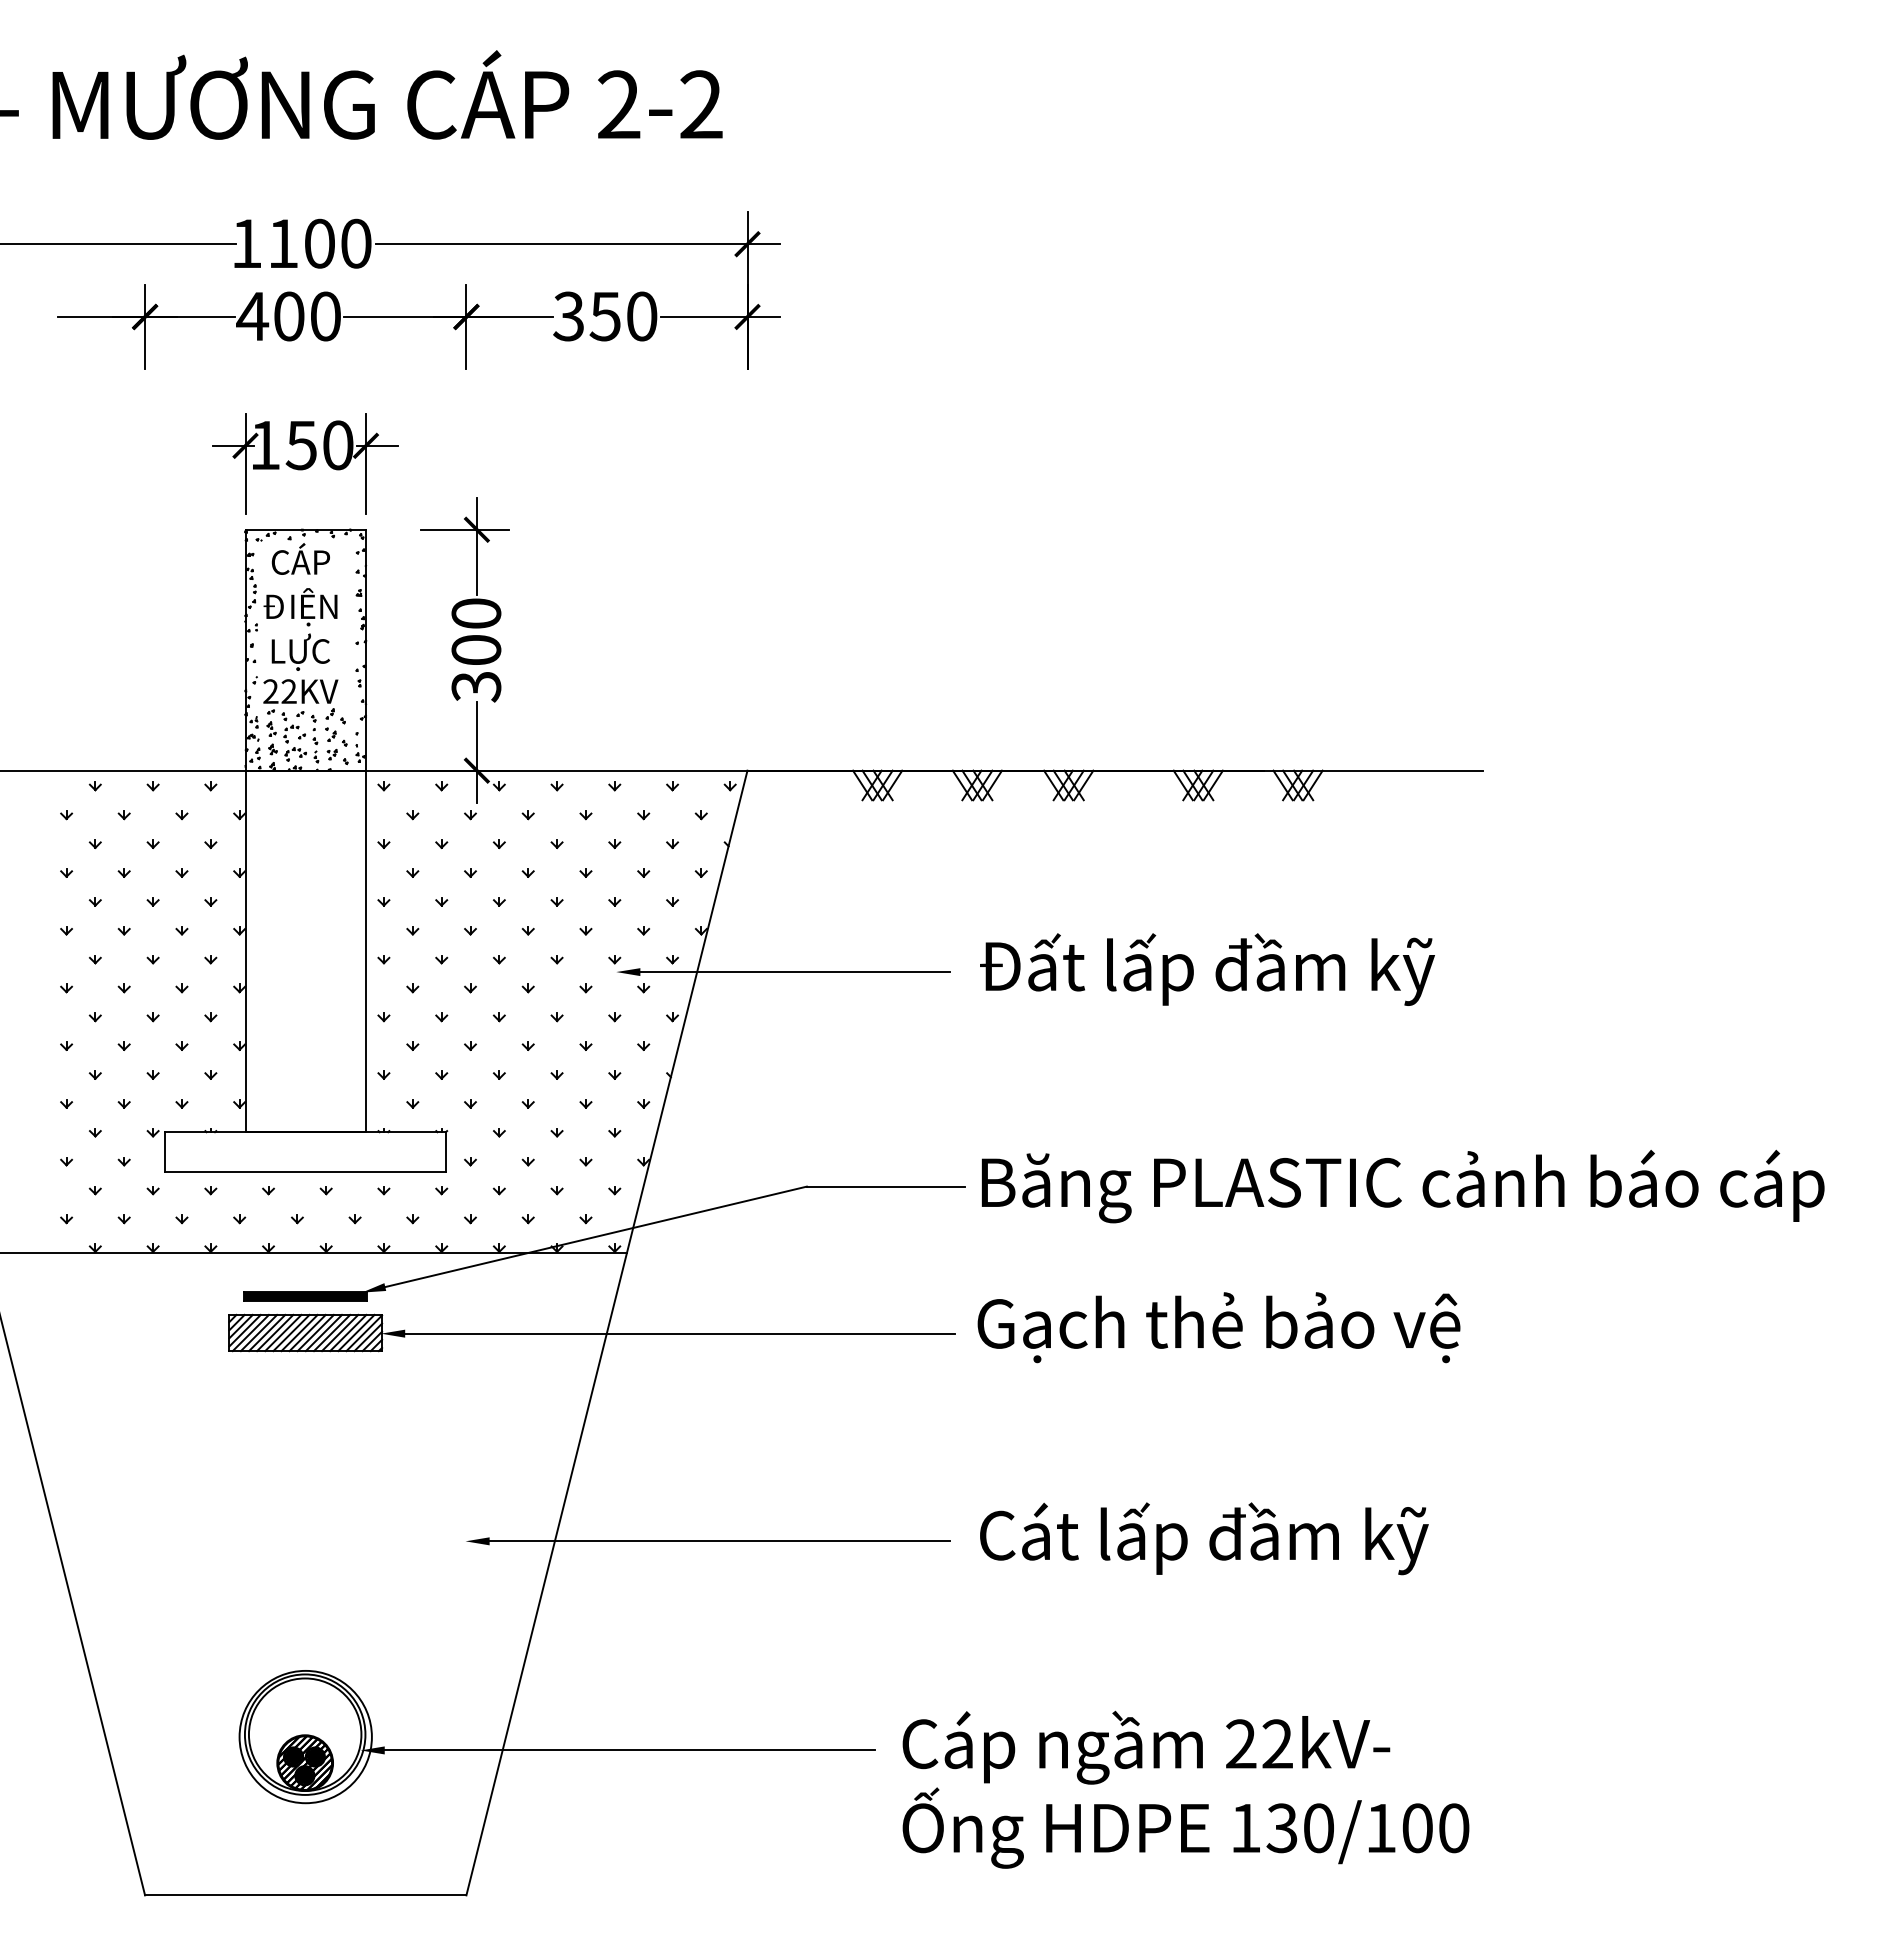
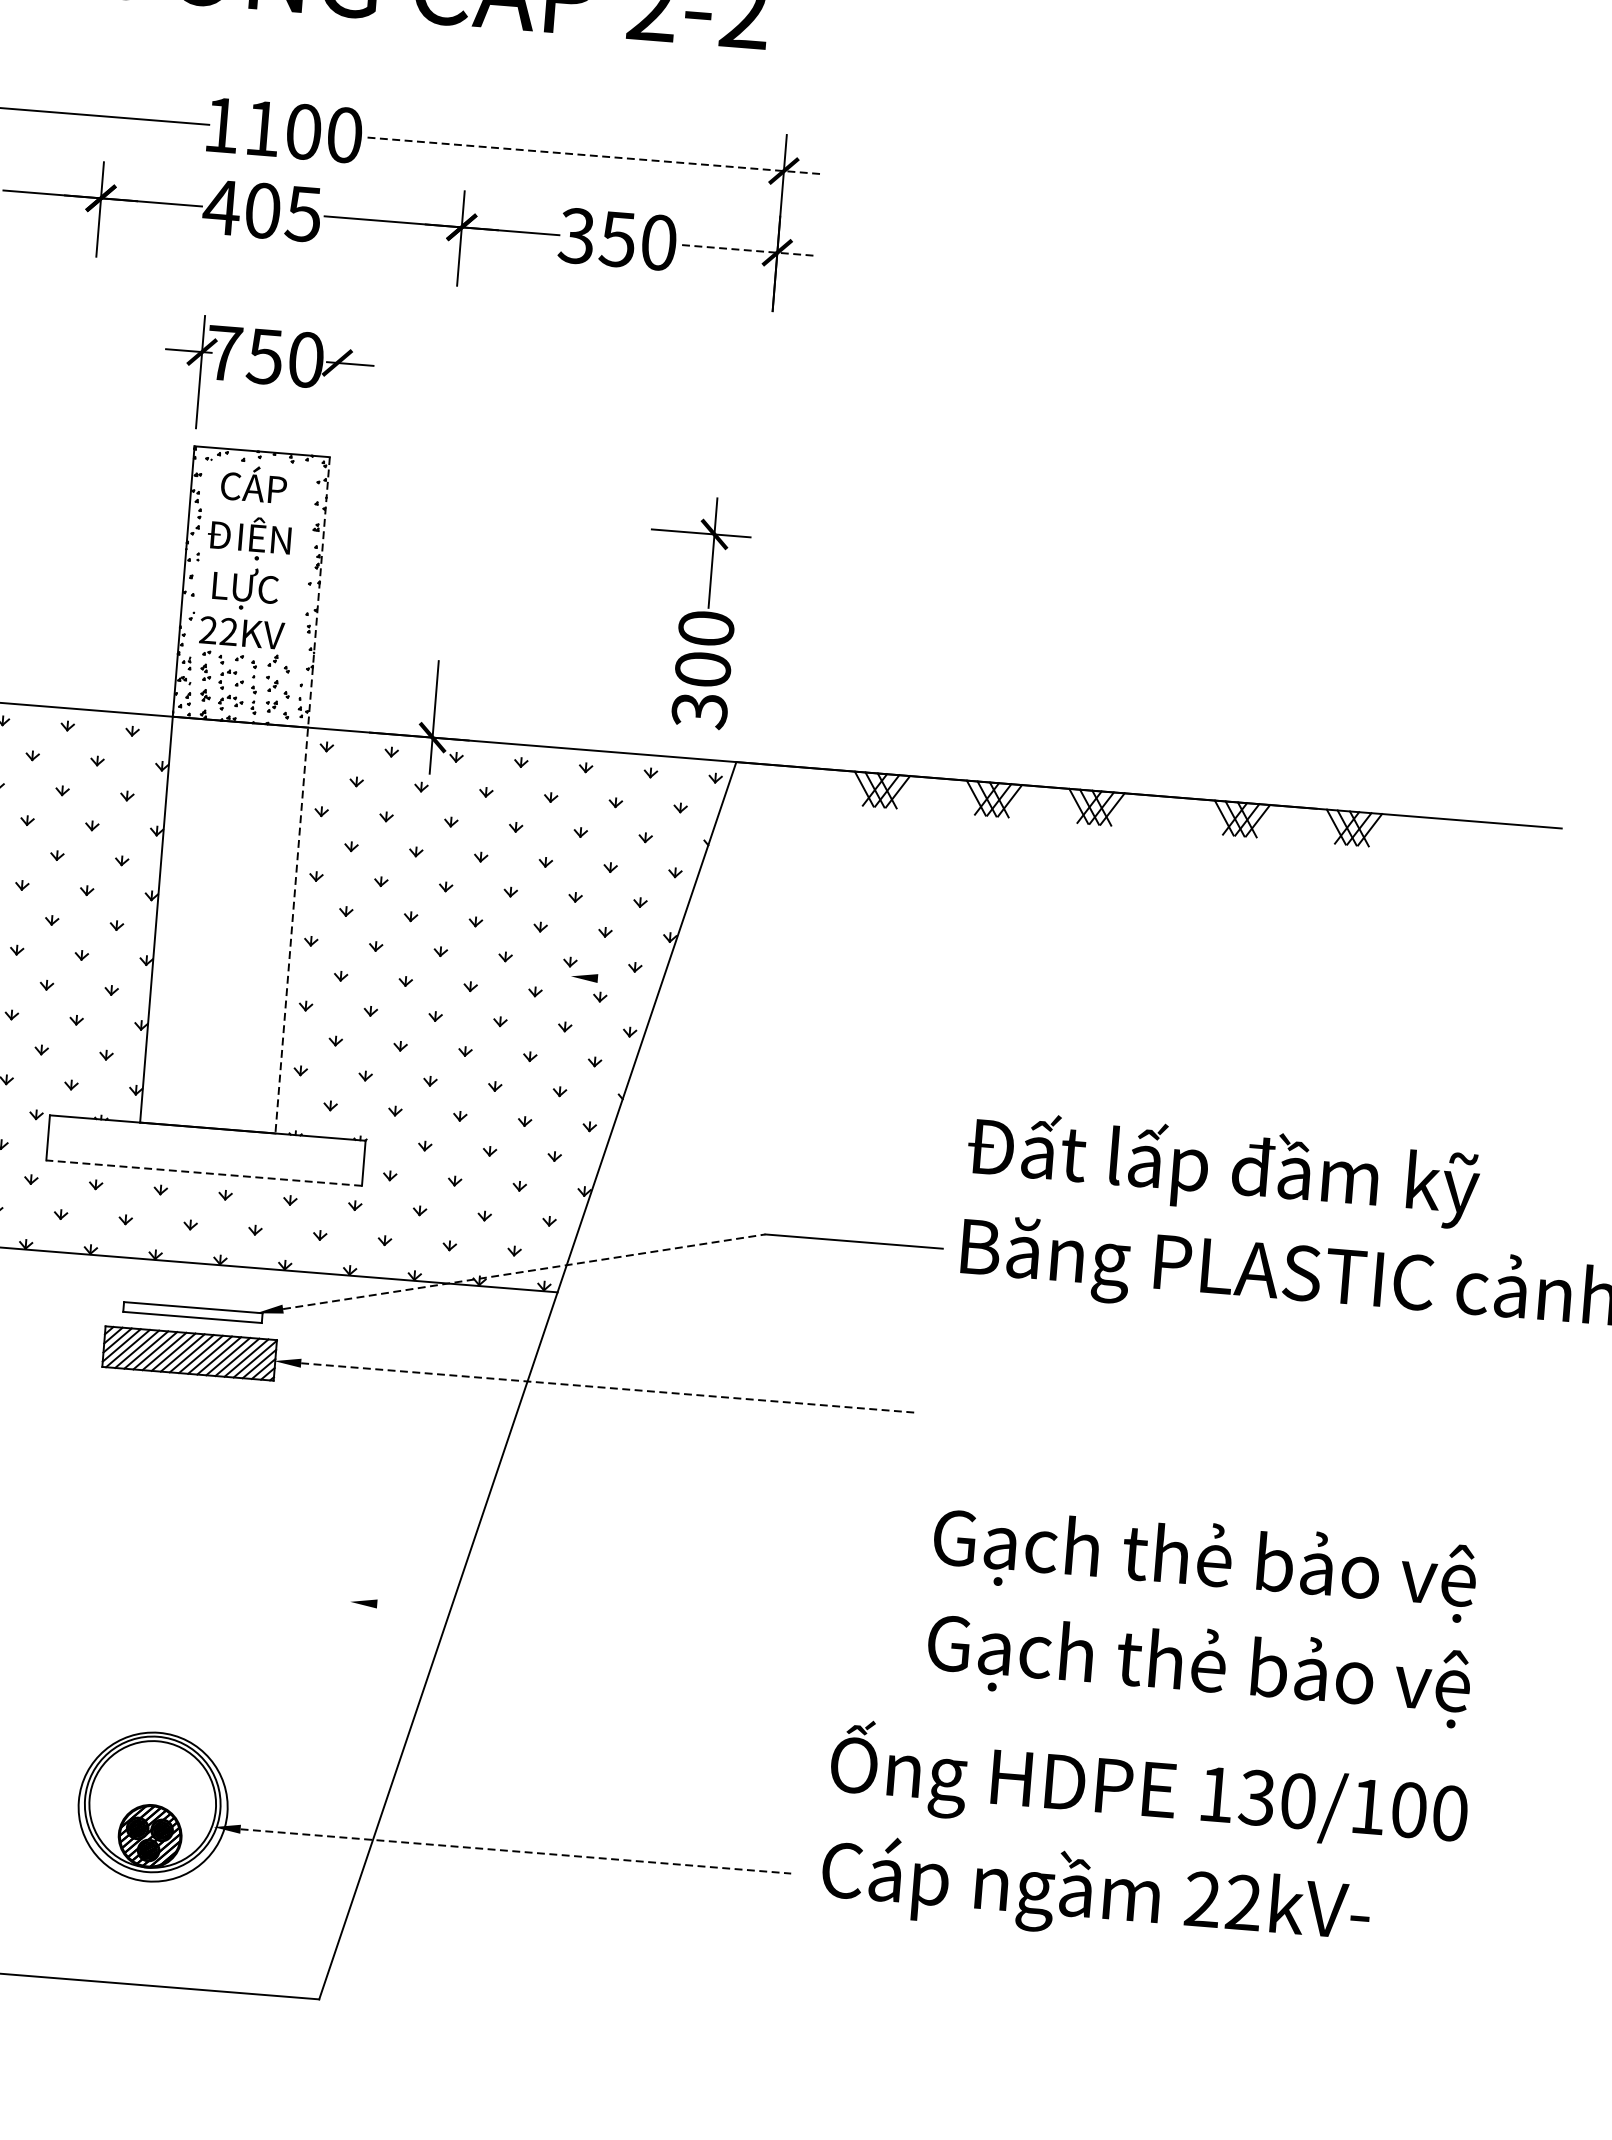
line: (577, 244) -> (593, 156), solid -> dashed
text: (324, 316) -> (302, 214), 400 -> 405
line: (720, 316) -> (747, 249), solid -> dashed
text: (265, 445) -> (224, 353), 150 -> 750
line: (366, 463) -> (336, 382), removed
part: (464, 599) -> (694, 611), moved
line: (366, 831) -> (303, 795), solid -> dashed
text: (1207, 969) -> (1223, 1169), moved
line: (795, 972) -> (772, 993), removed
line: (305, 1172) -> (203, 1173), solid -> dashed
line: (596, 1236) -> (524, 1271), solid -> dashed
fill: (305, 1296) -> (192, 1312), removed
text: (1218, 1327) -> (1204, 1562), moved
line: (679, 1333) -> (609, 1387), solid -> dashed
text: (1223, 1538) -> (1201, 1667), Cát lấp đầm kỹ -> Gạch thẻ bảo vệ
line: (719, 1541) -> (635, 1624), removed
line: (630, 1750) -> (516, 1851), solid -> dashed
text: (1185, 1827) -> (1148, 1788), moved

